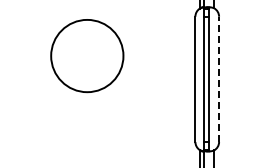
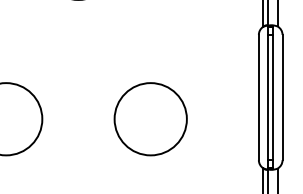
circle: (87, 56) -> (150, 119), moved
line: (219, 79) -> (282, 97), dashed -> solid

